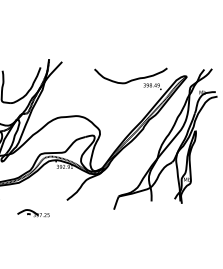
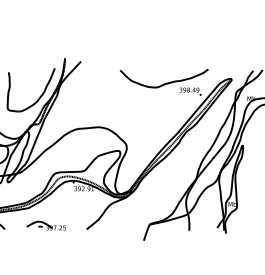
part: (33, 213) -> (46, 225), moved

